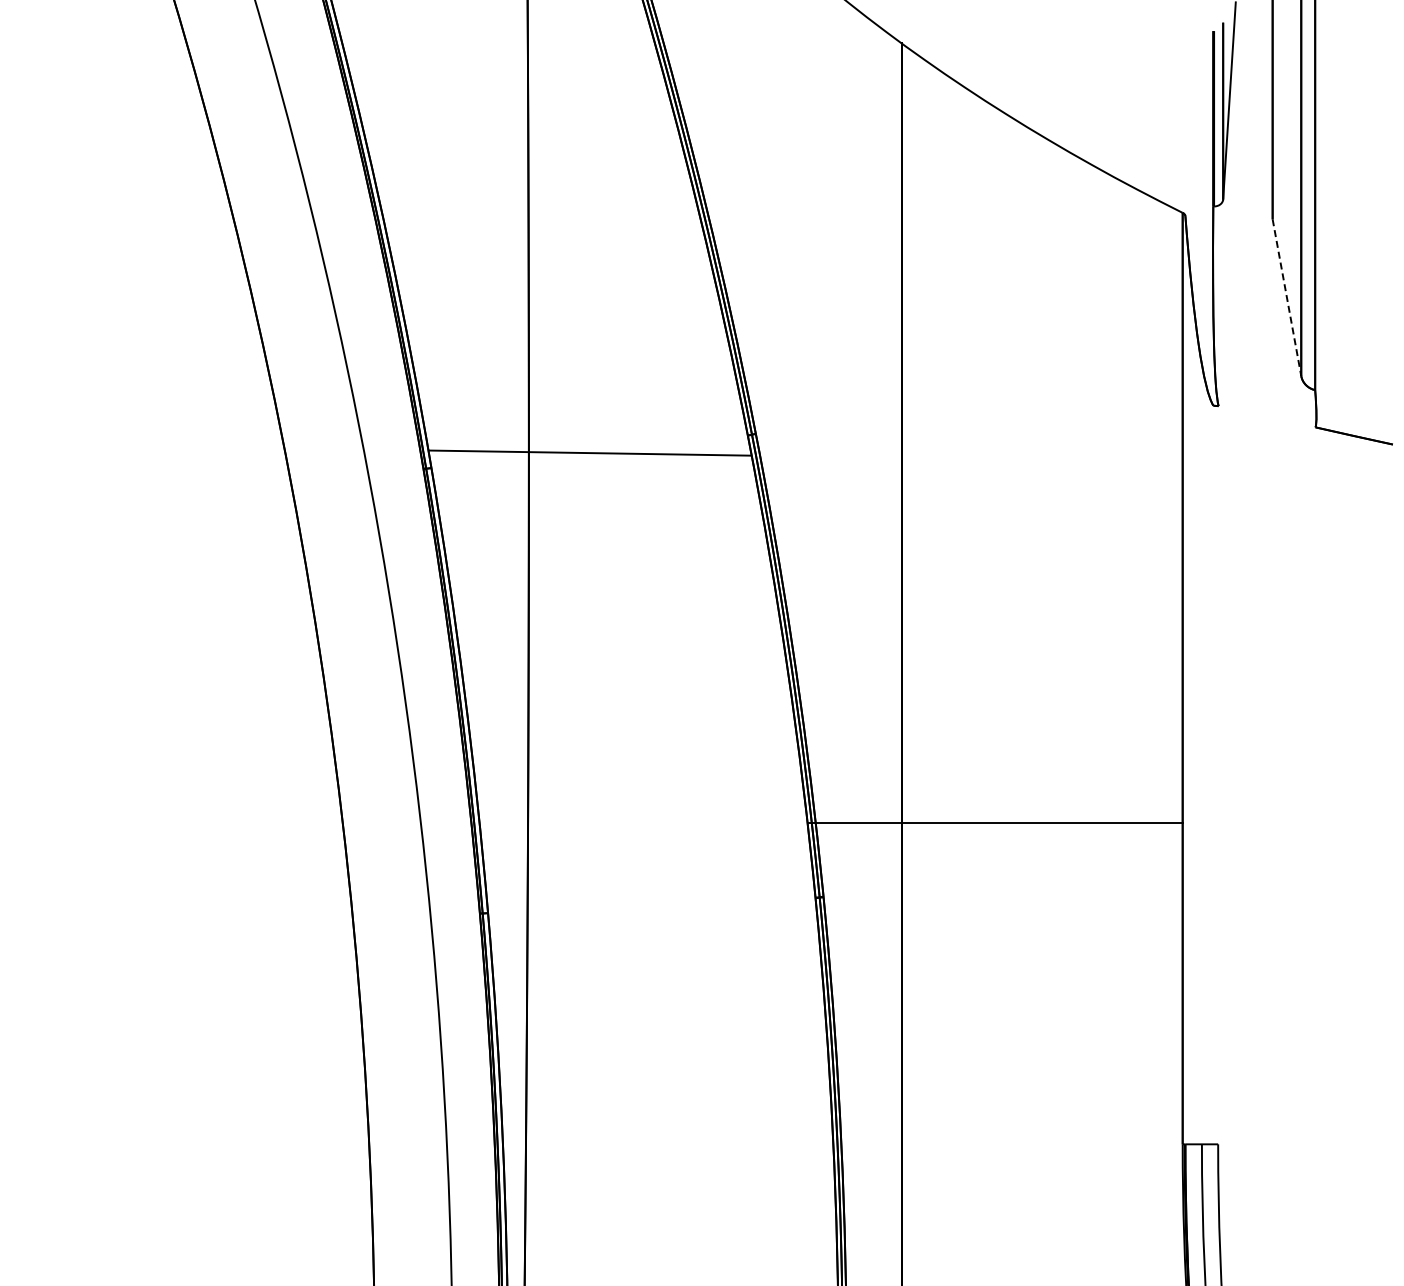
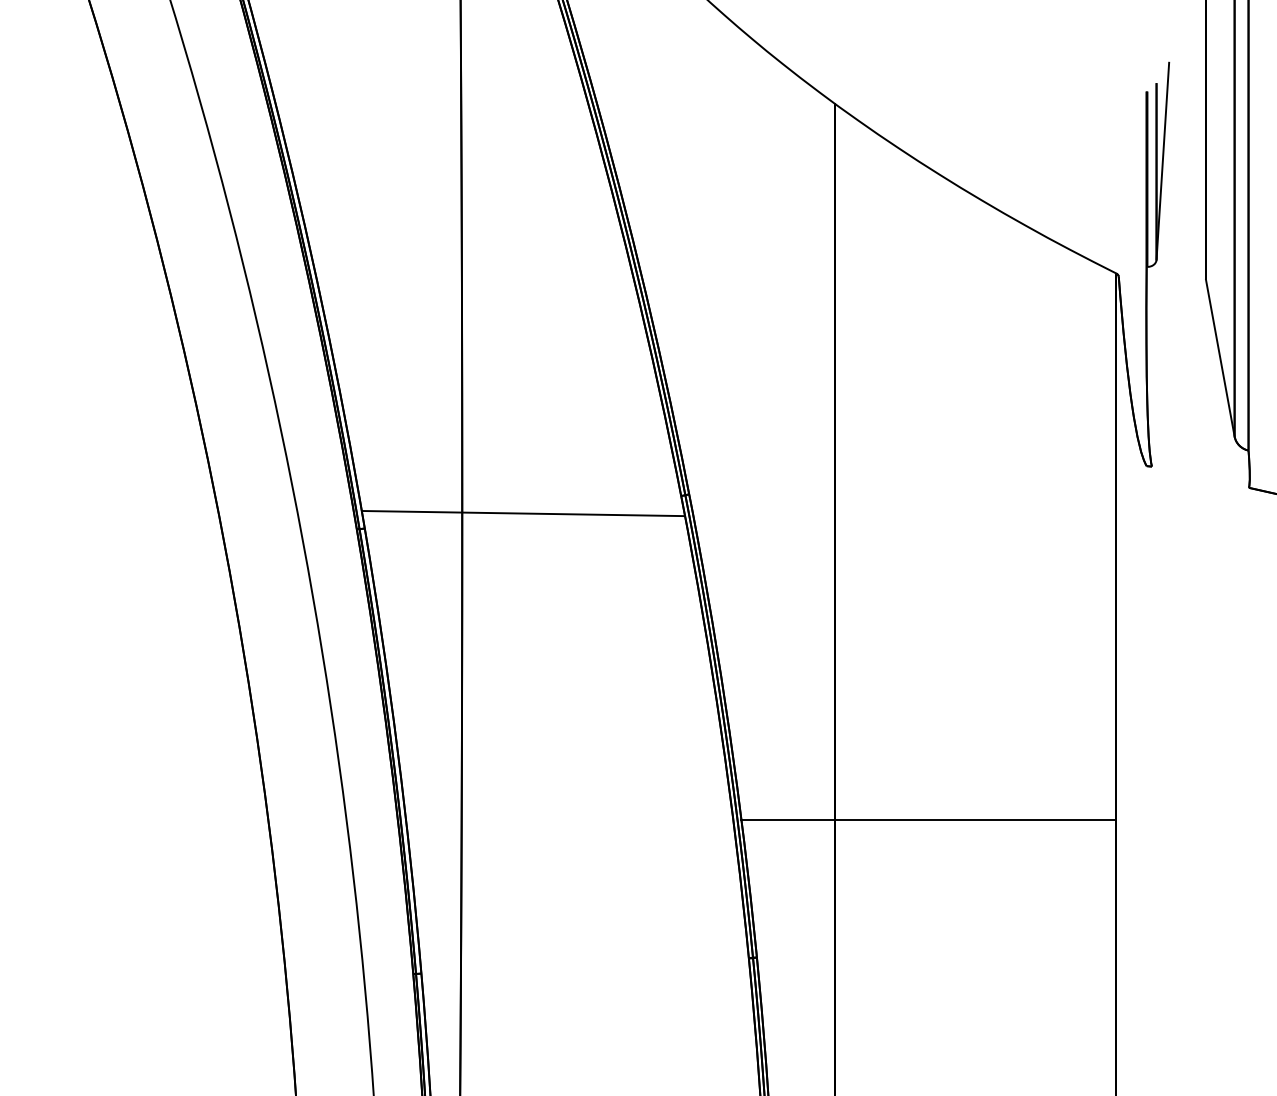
line: (1286, 297) -> (1219, 357), dashed -> solid
line: (995, 823) -> (928, 819), moved

